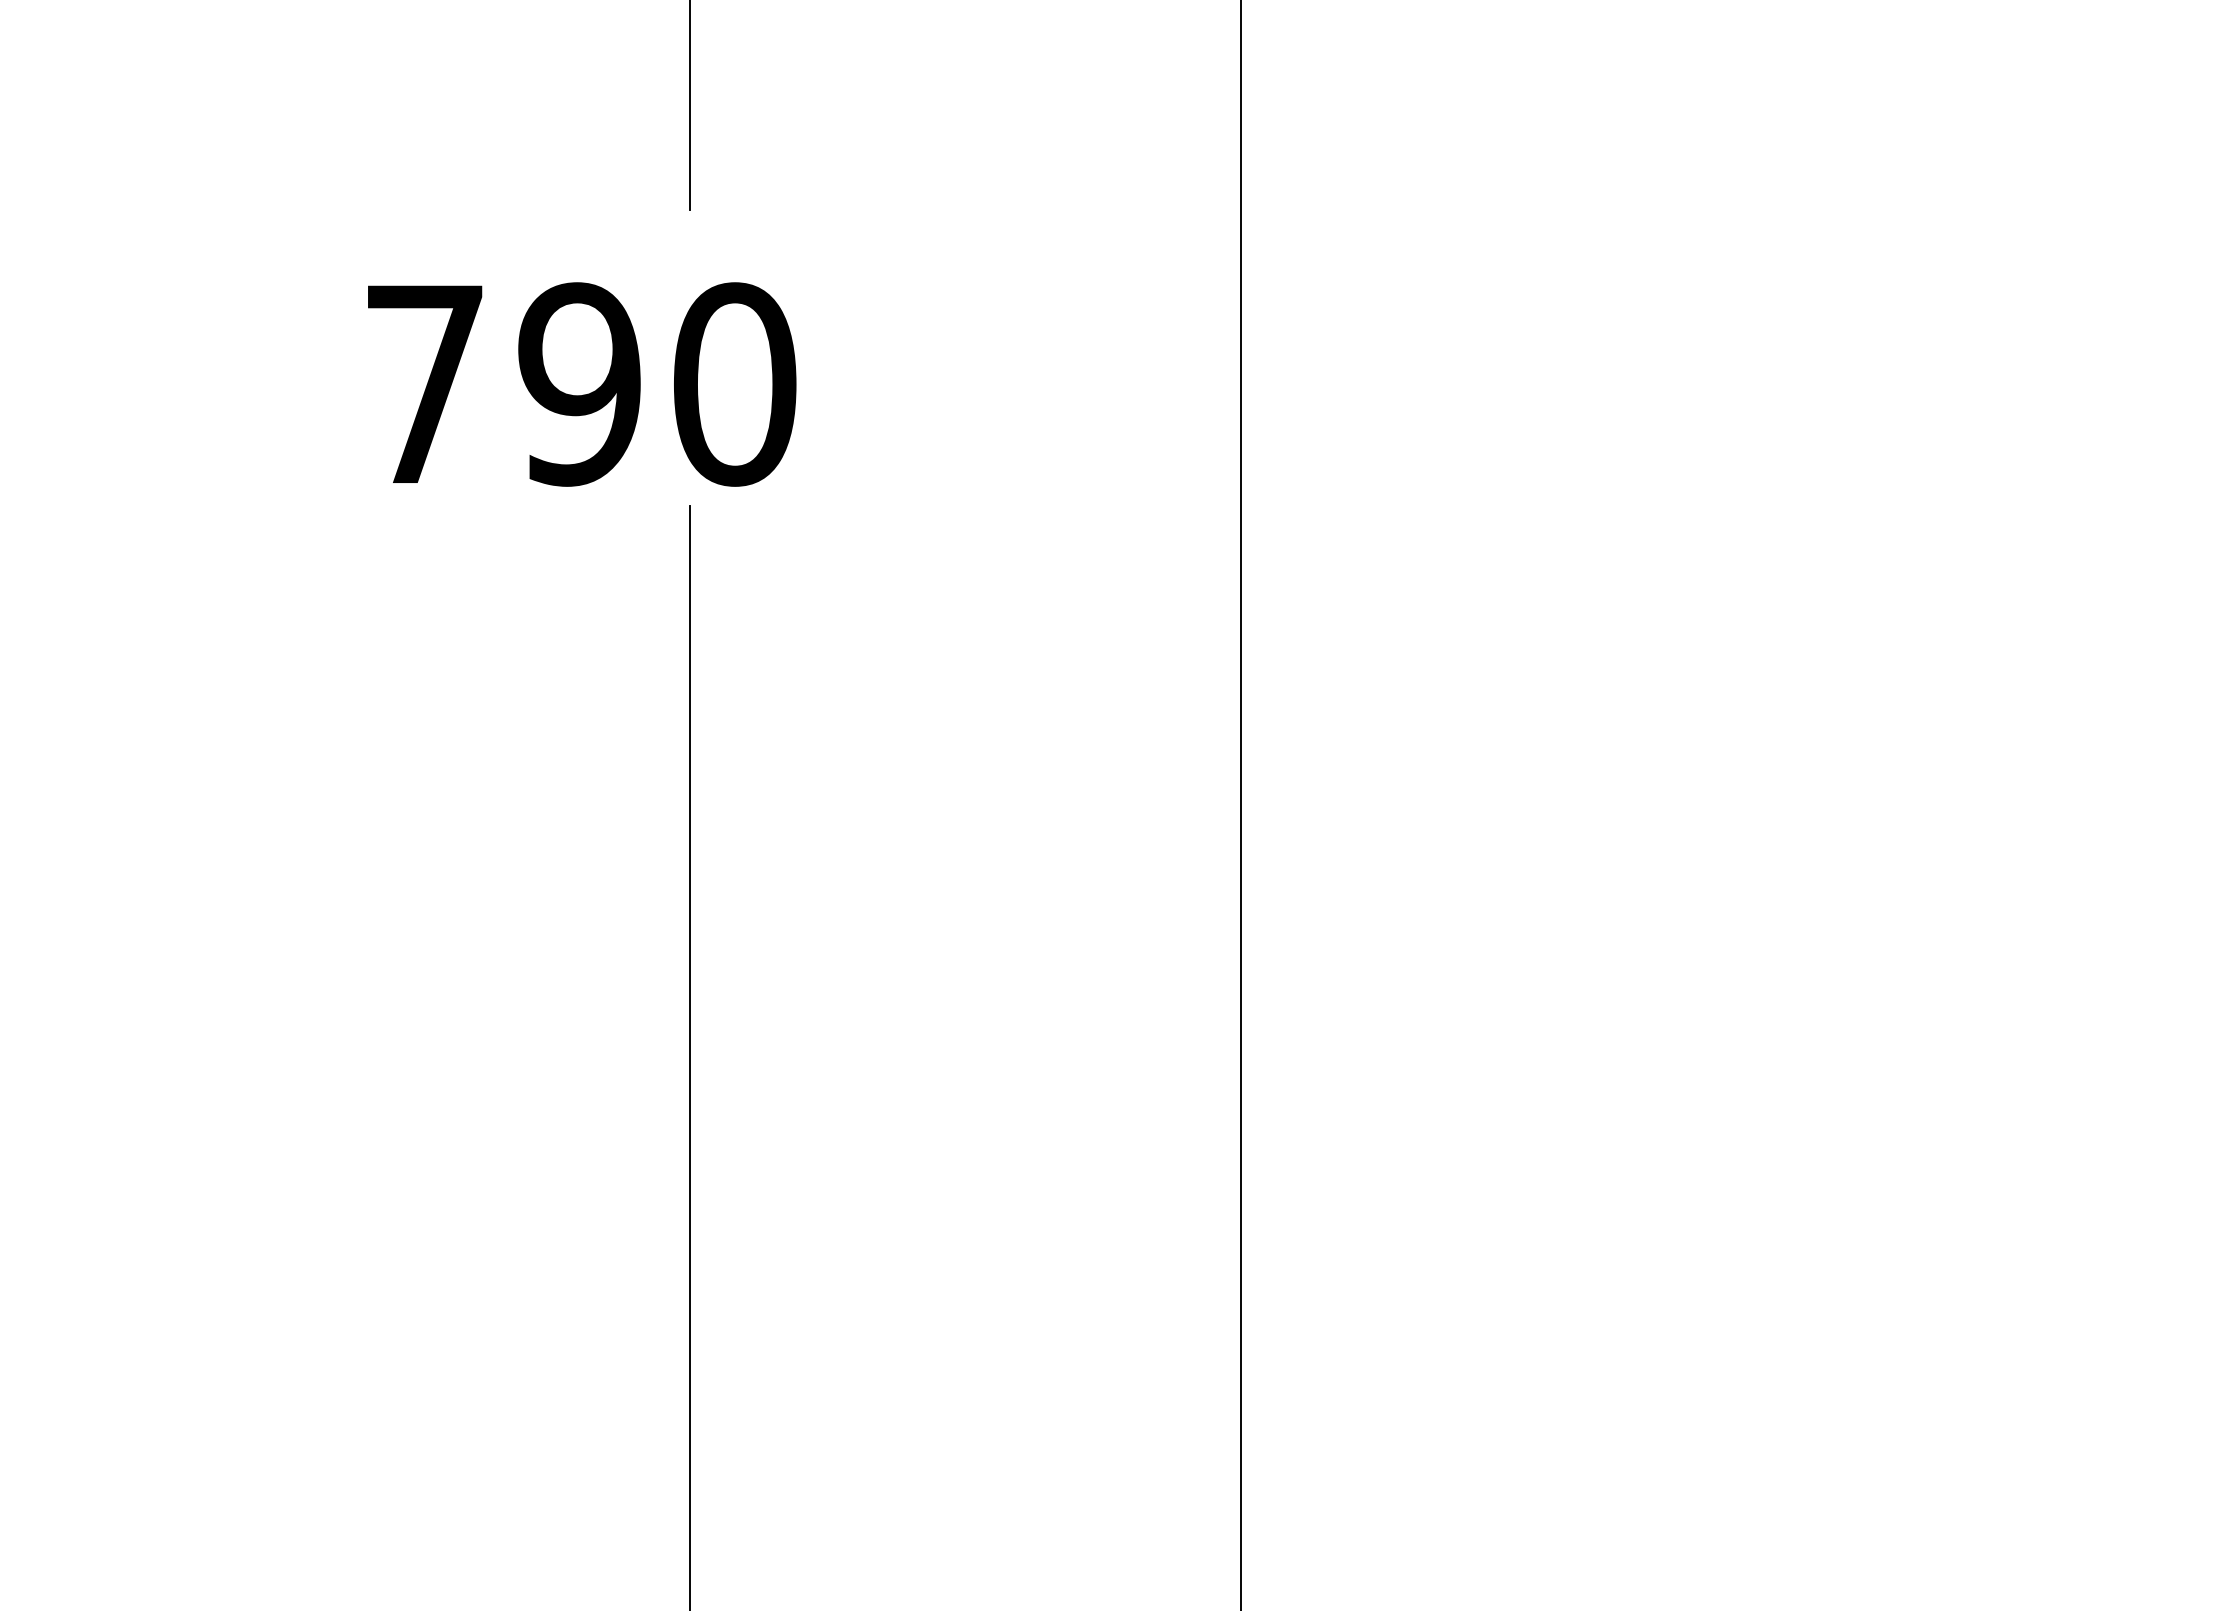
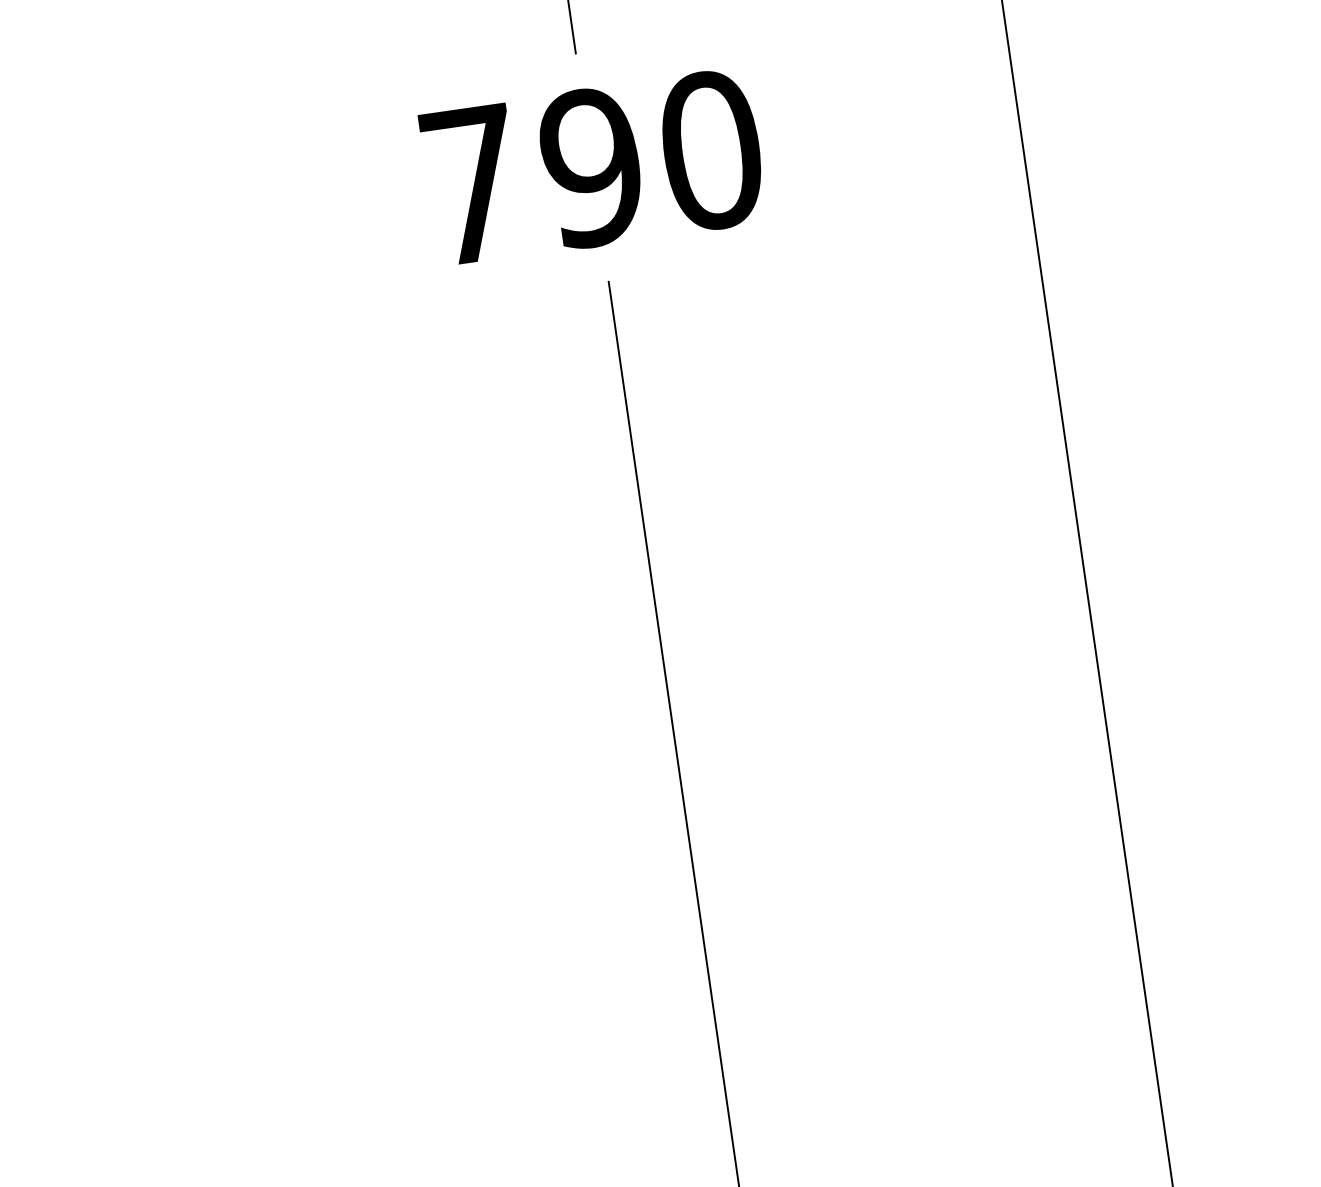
text: (582, 384) -> (593, 167), moved

